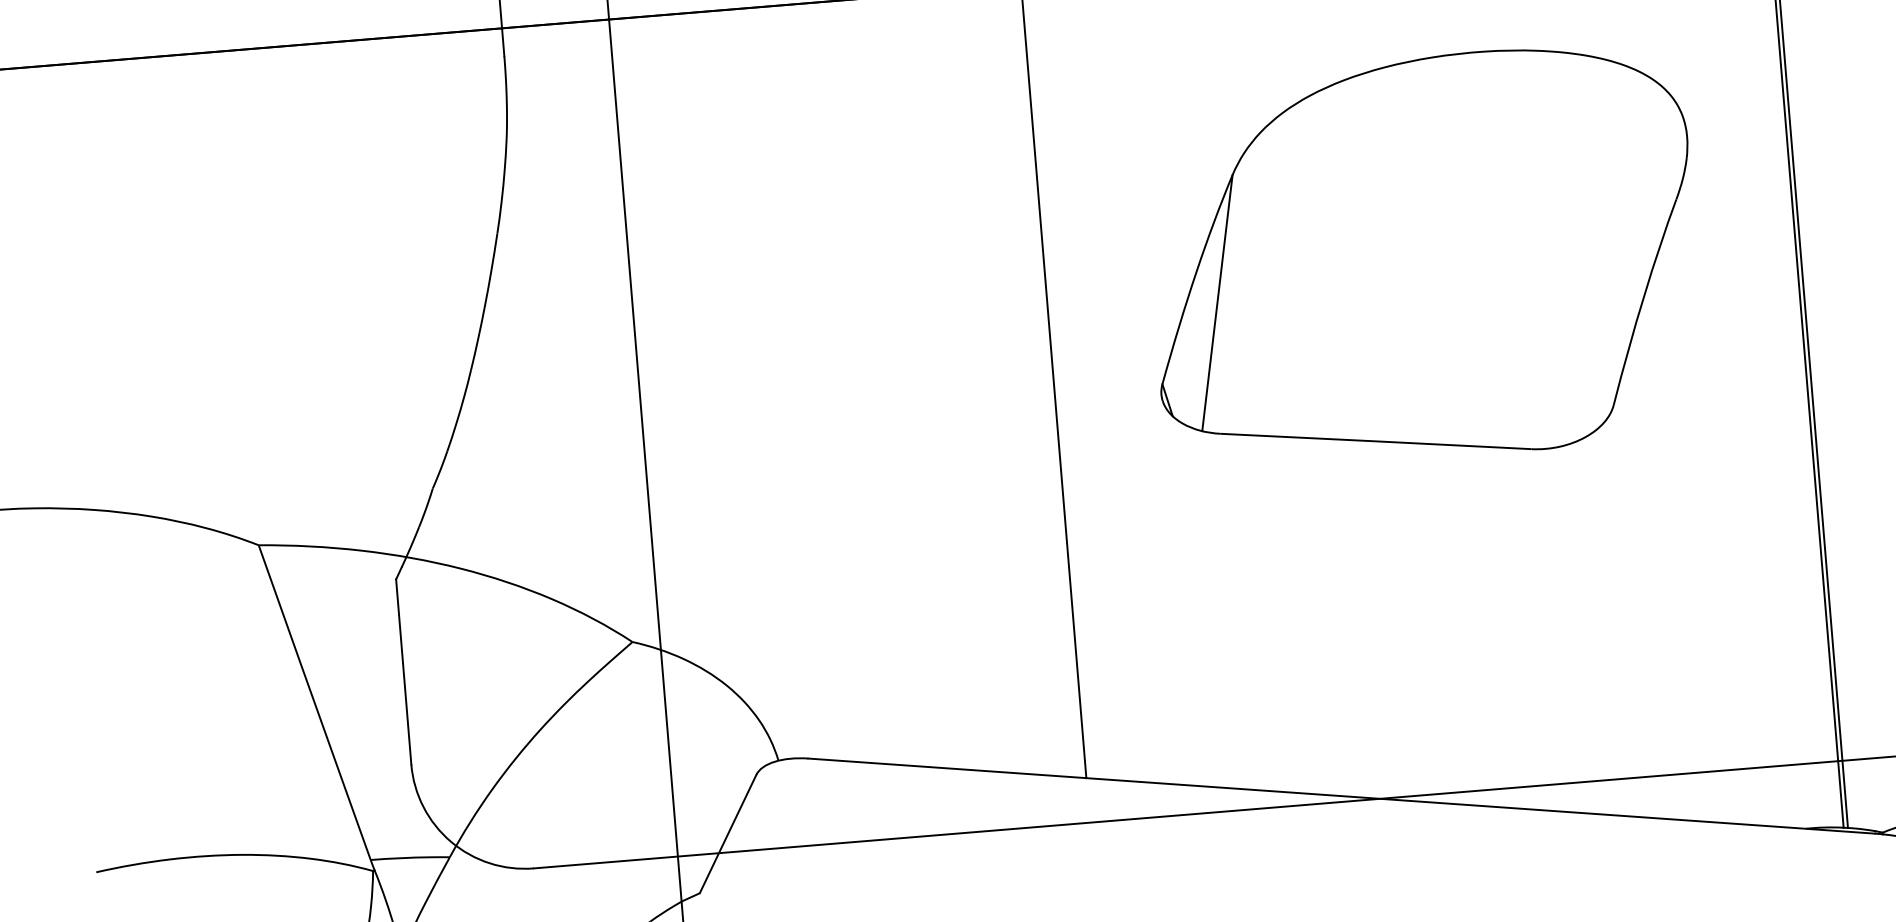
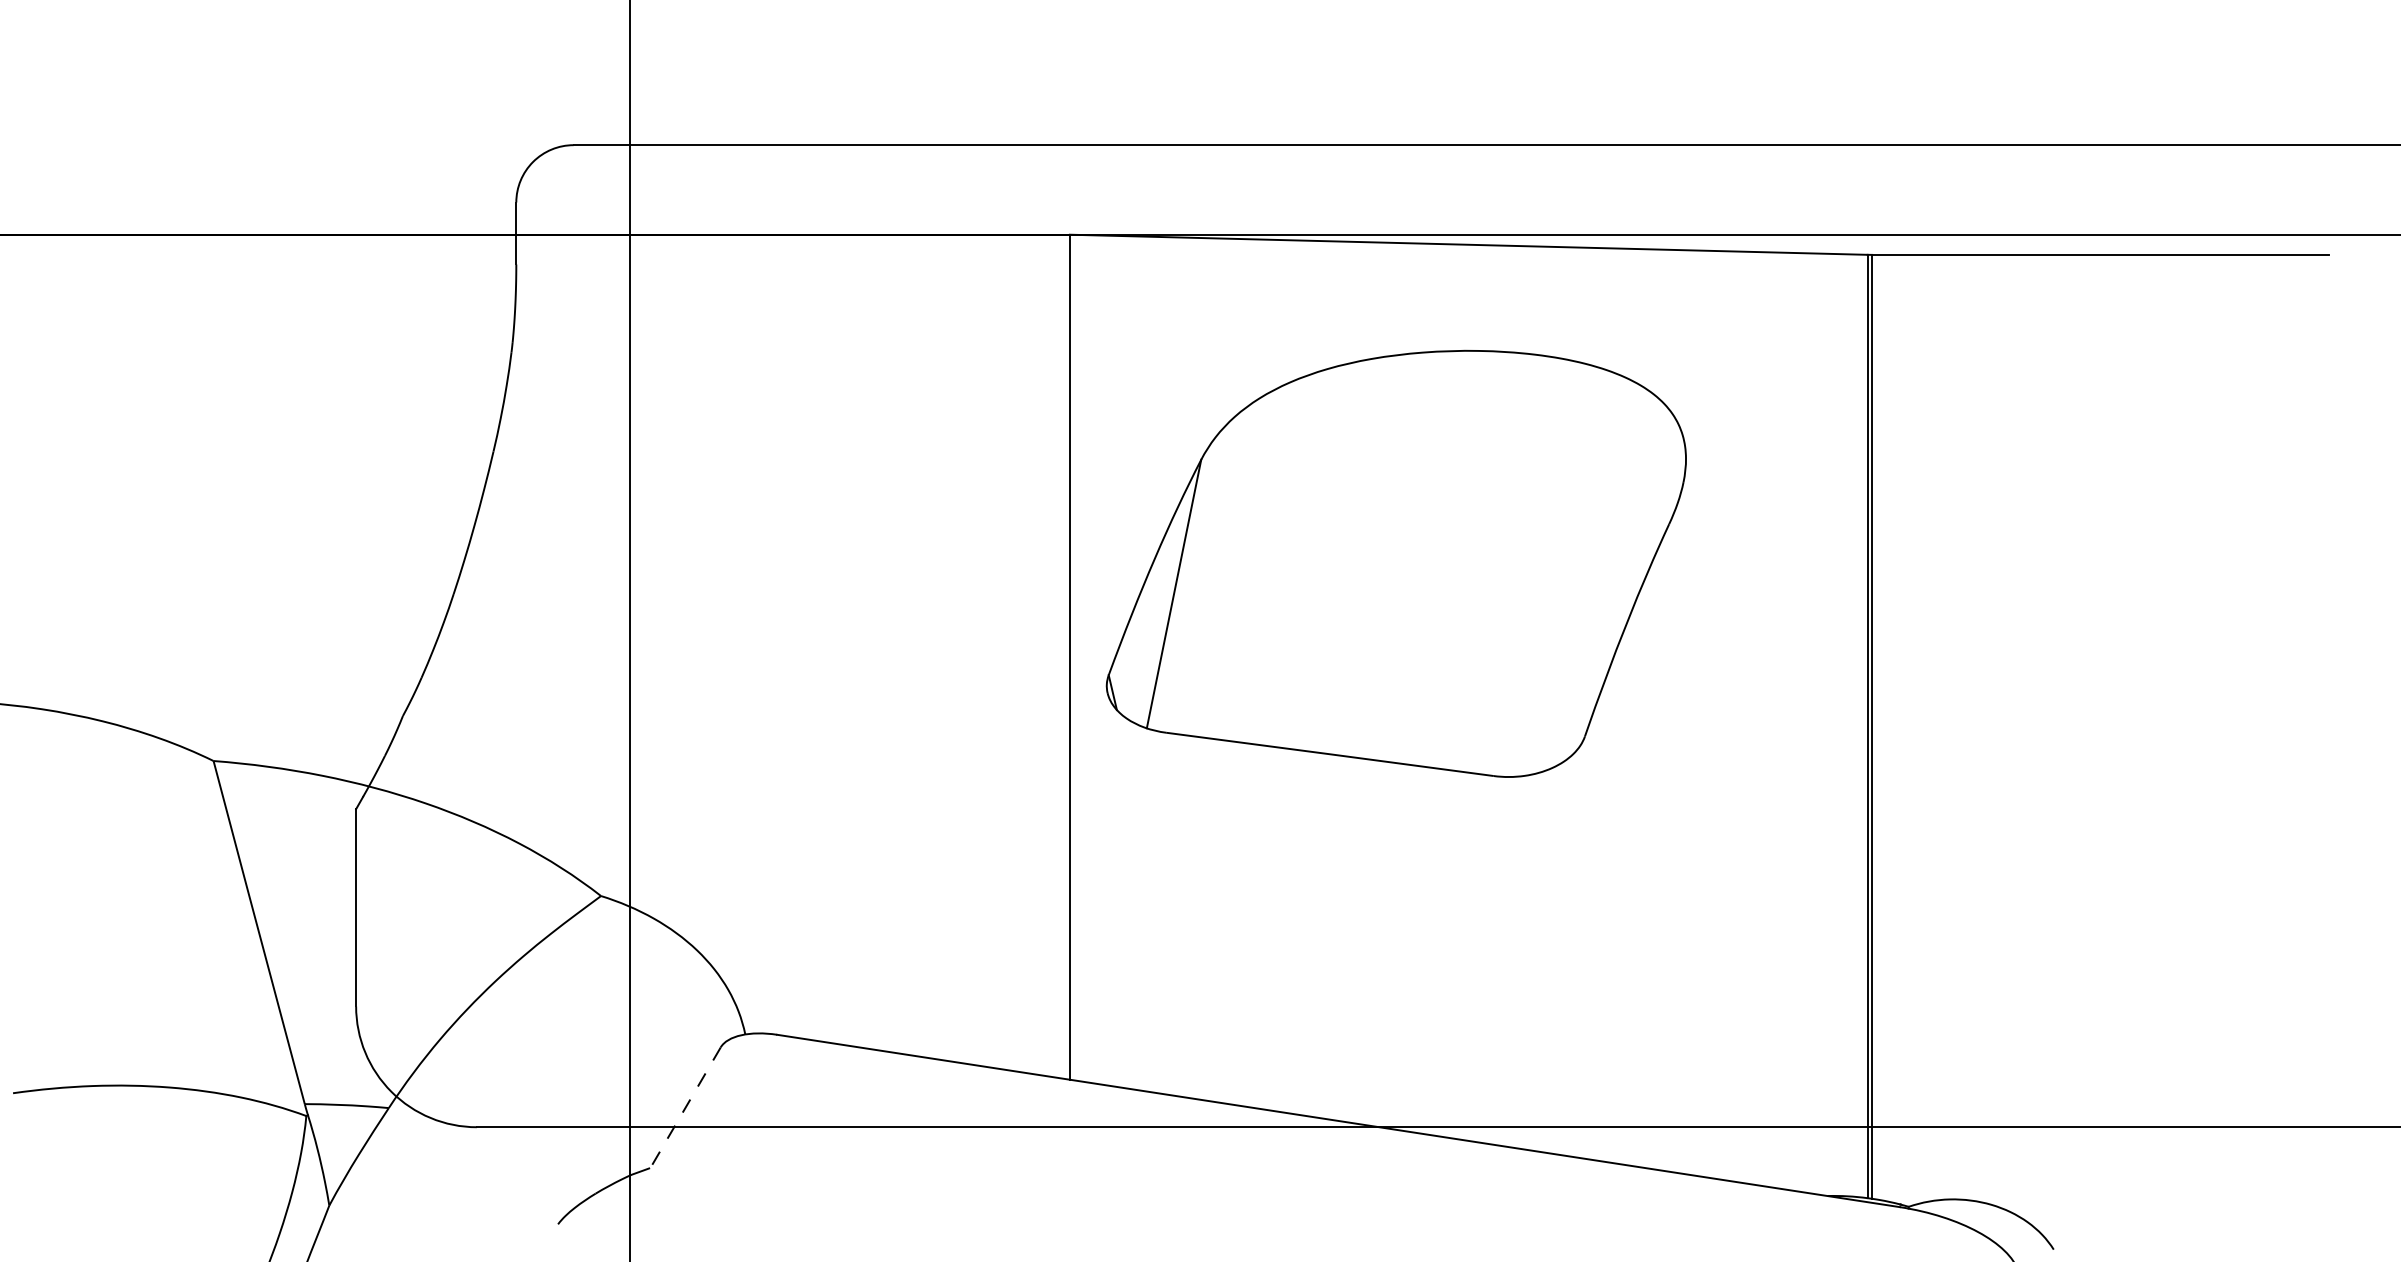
part: (1422, 257) -> (1395, 563), moved
line: (728, 833) -> (685, 1107), solid -> dashed

